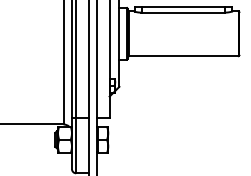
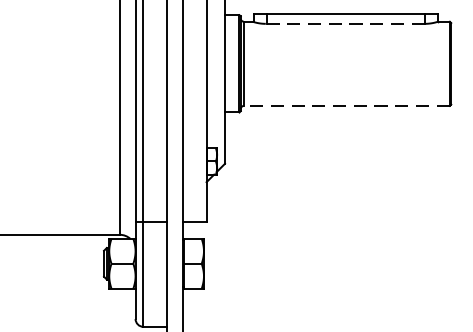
line: (182, 12) -> (343, 23), solid -> dashed
line: (184, 56) -> (347, 106), solid -> dashed

